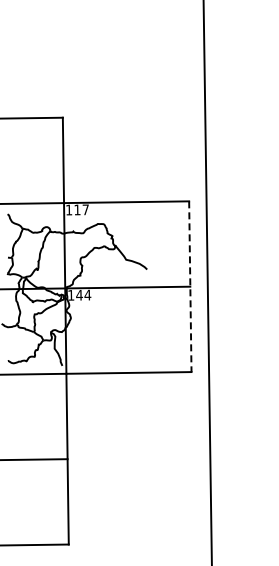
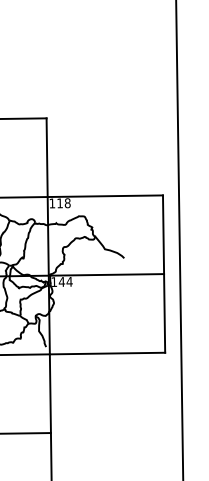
text: (85, 209) -> (67, 202), 117 -> 118
line: (190, 287) -> (164, 274), dashed -> solid

